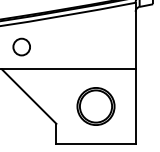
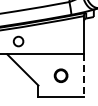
part: (94, 106) -> (60, 75), size x0.6
line: (134, 108) -> (83, 76), solid -> dashed

